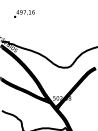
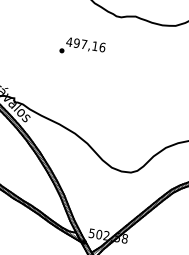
text: (24, 13) -> (83, 46), moved

